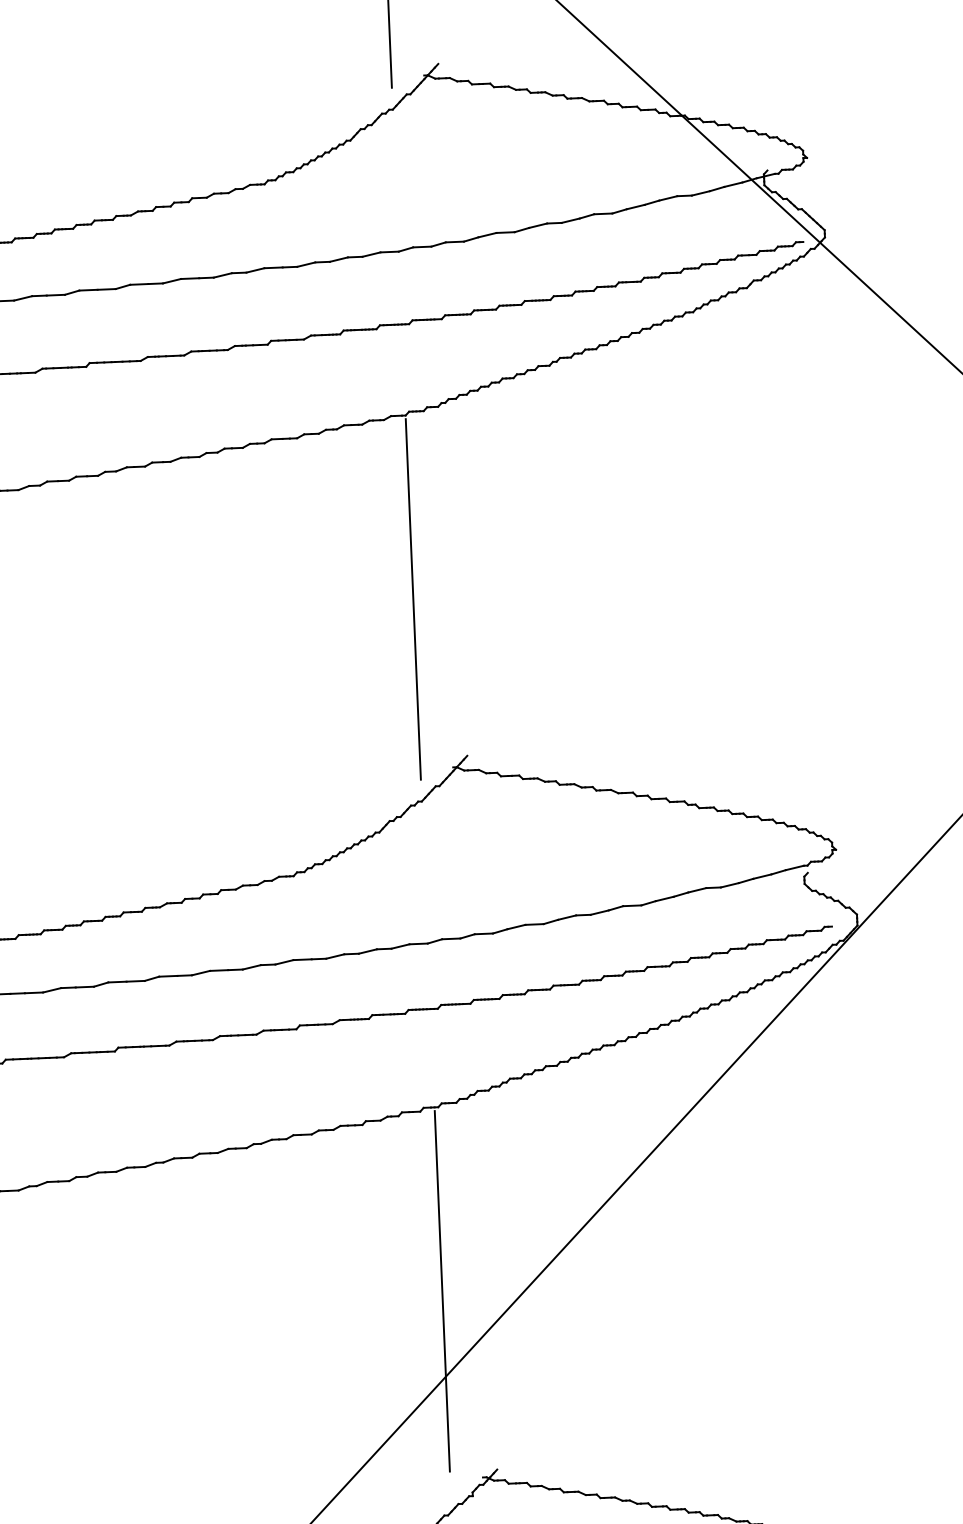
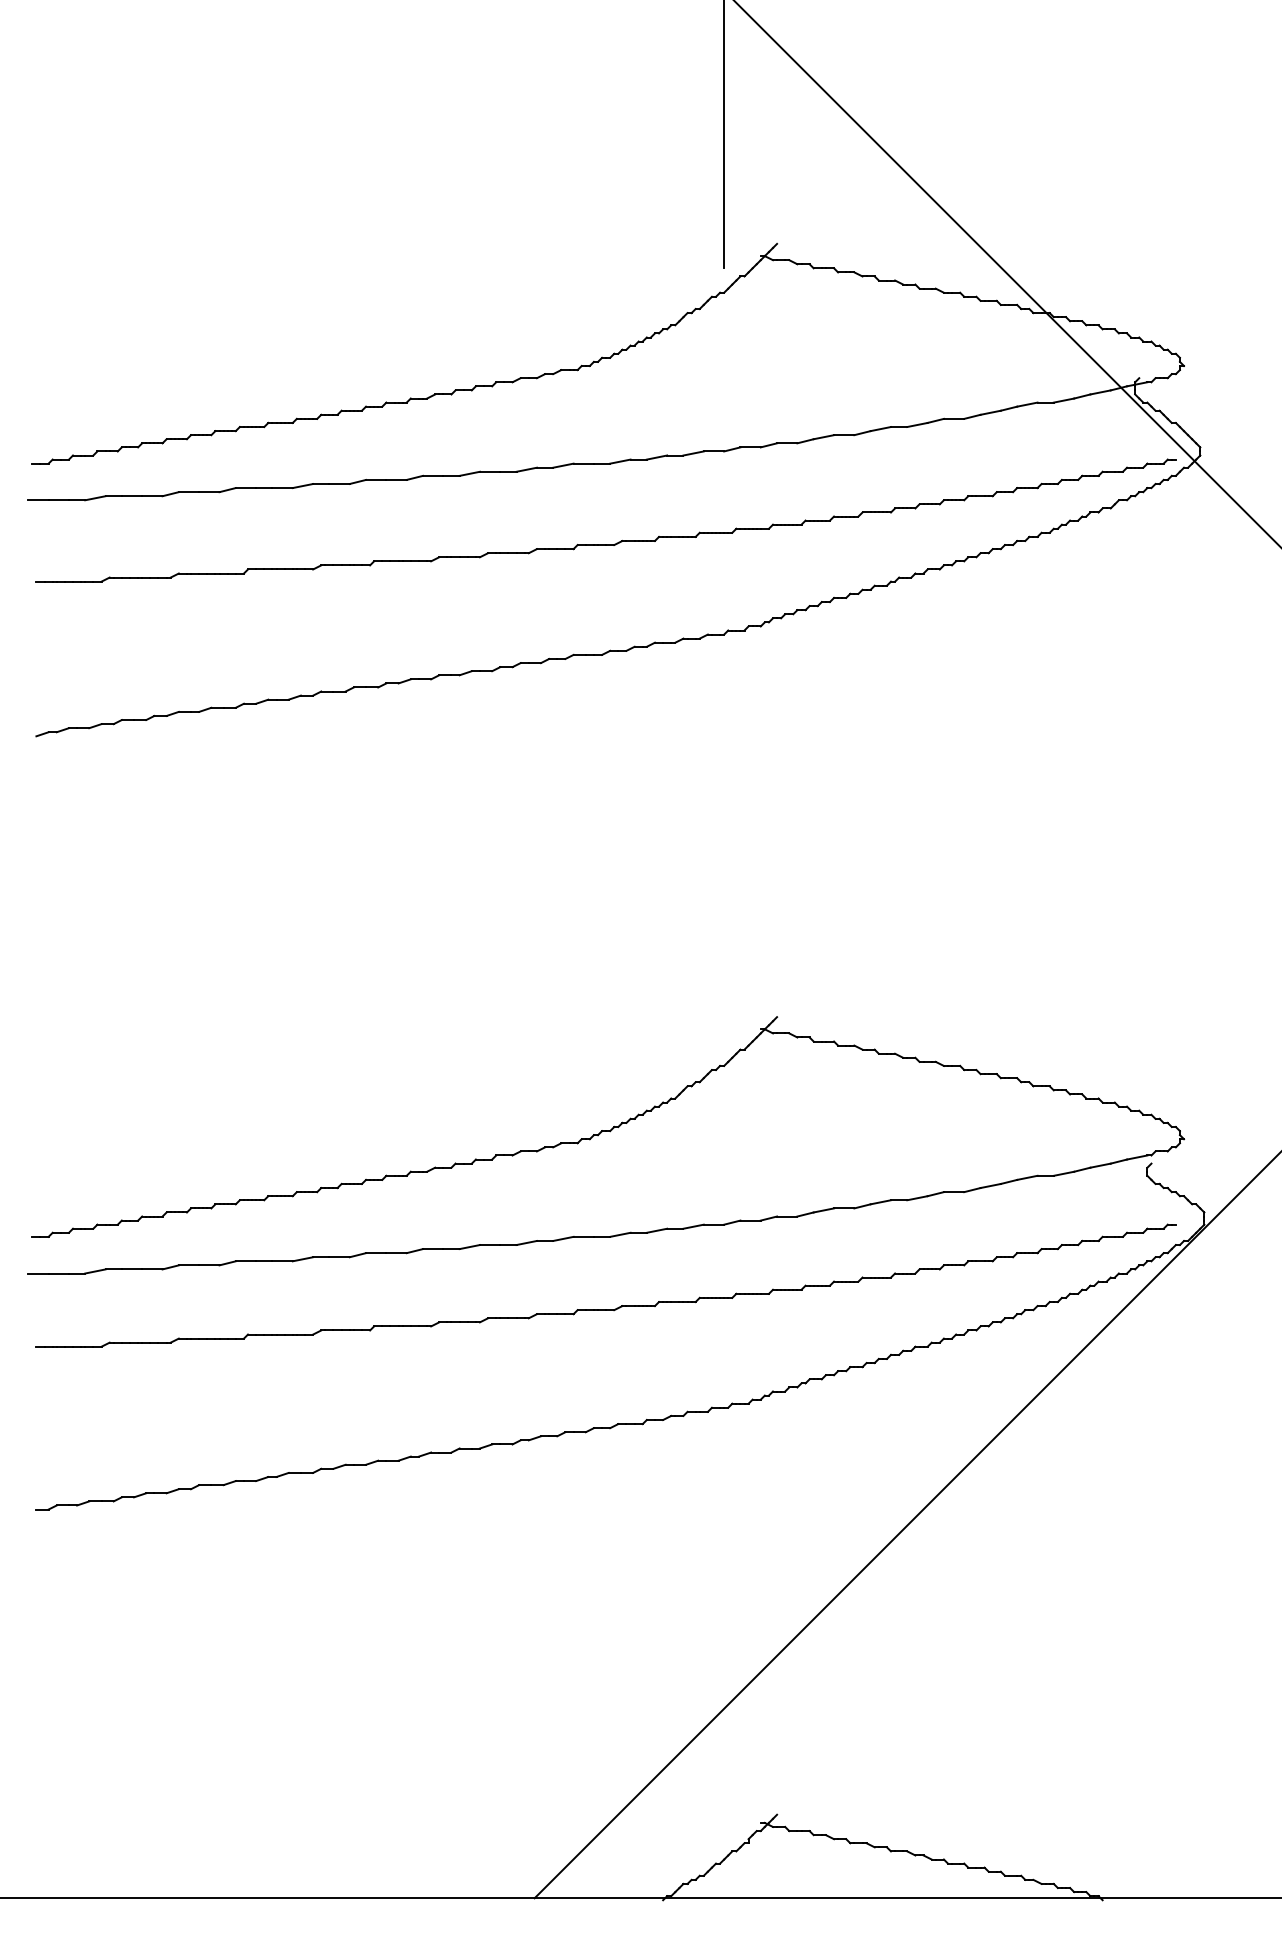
line: (413, 598) -> (724, 839), removed
line: (442, 1290) -> (724, 1612), removed

